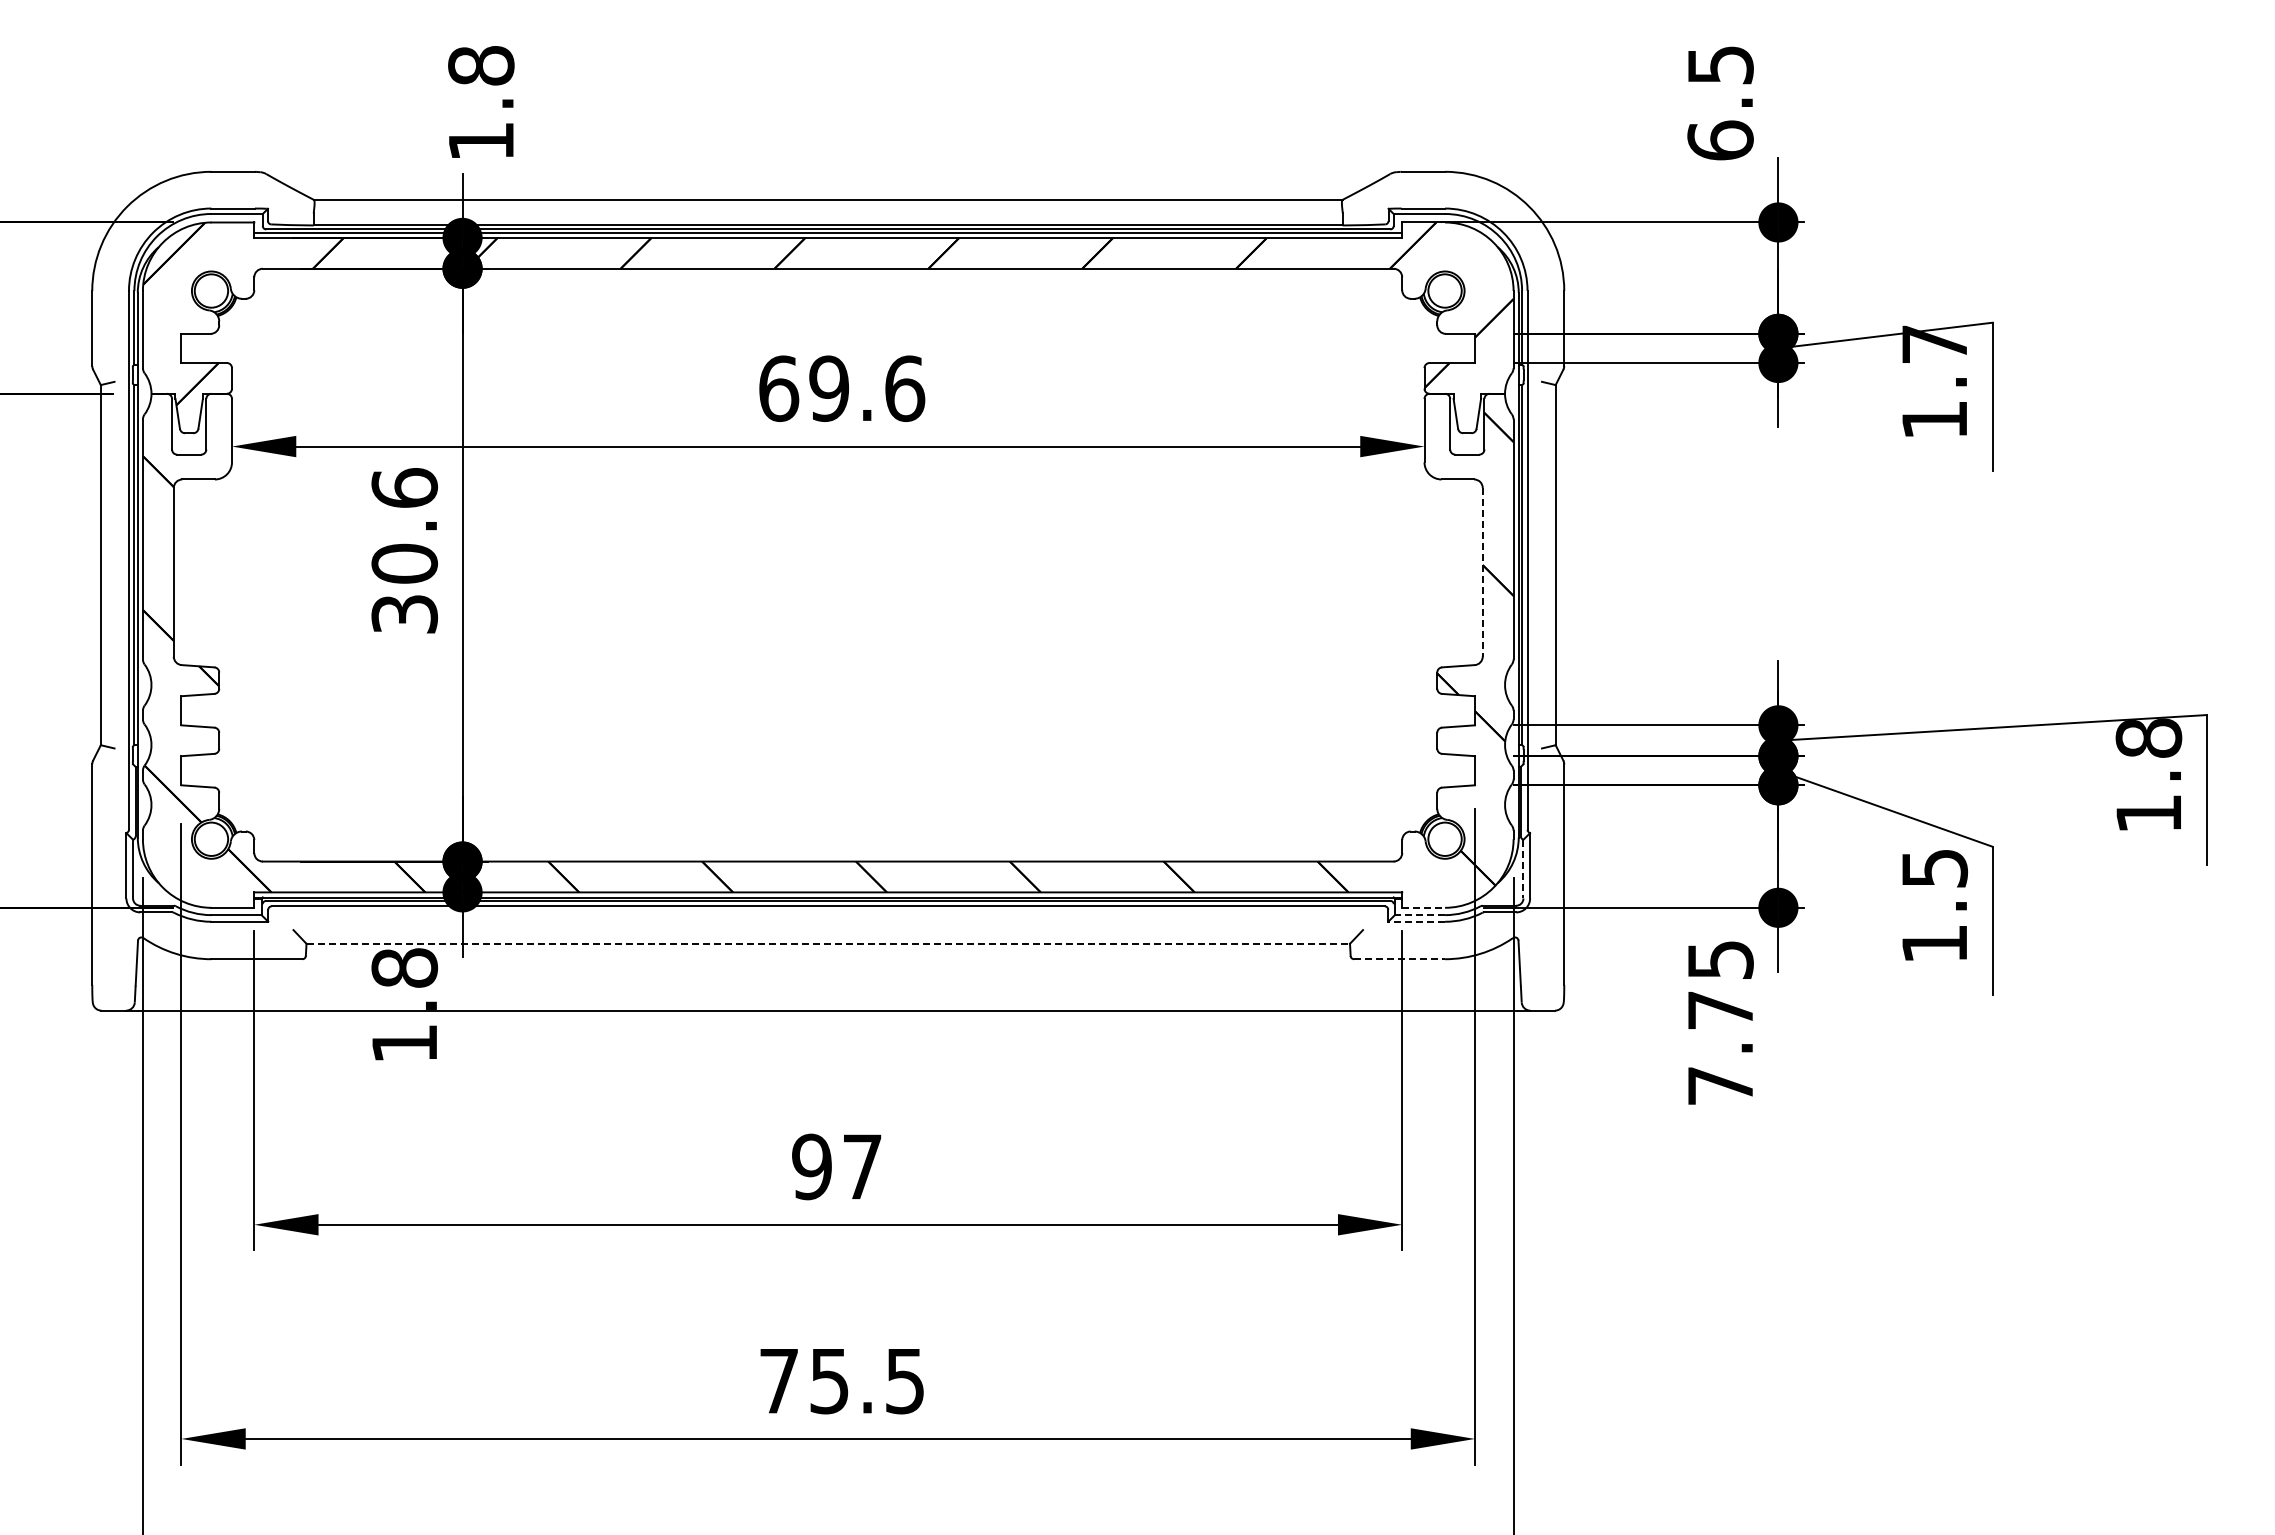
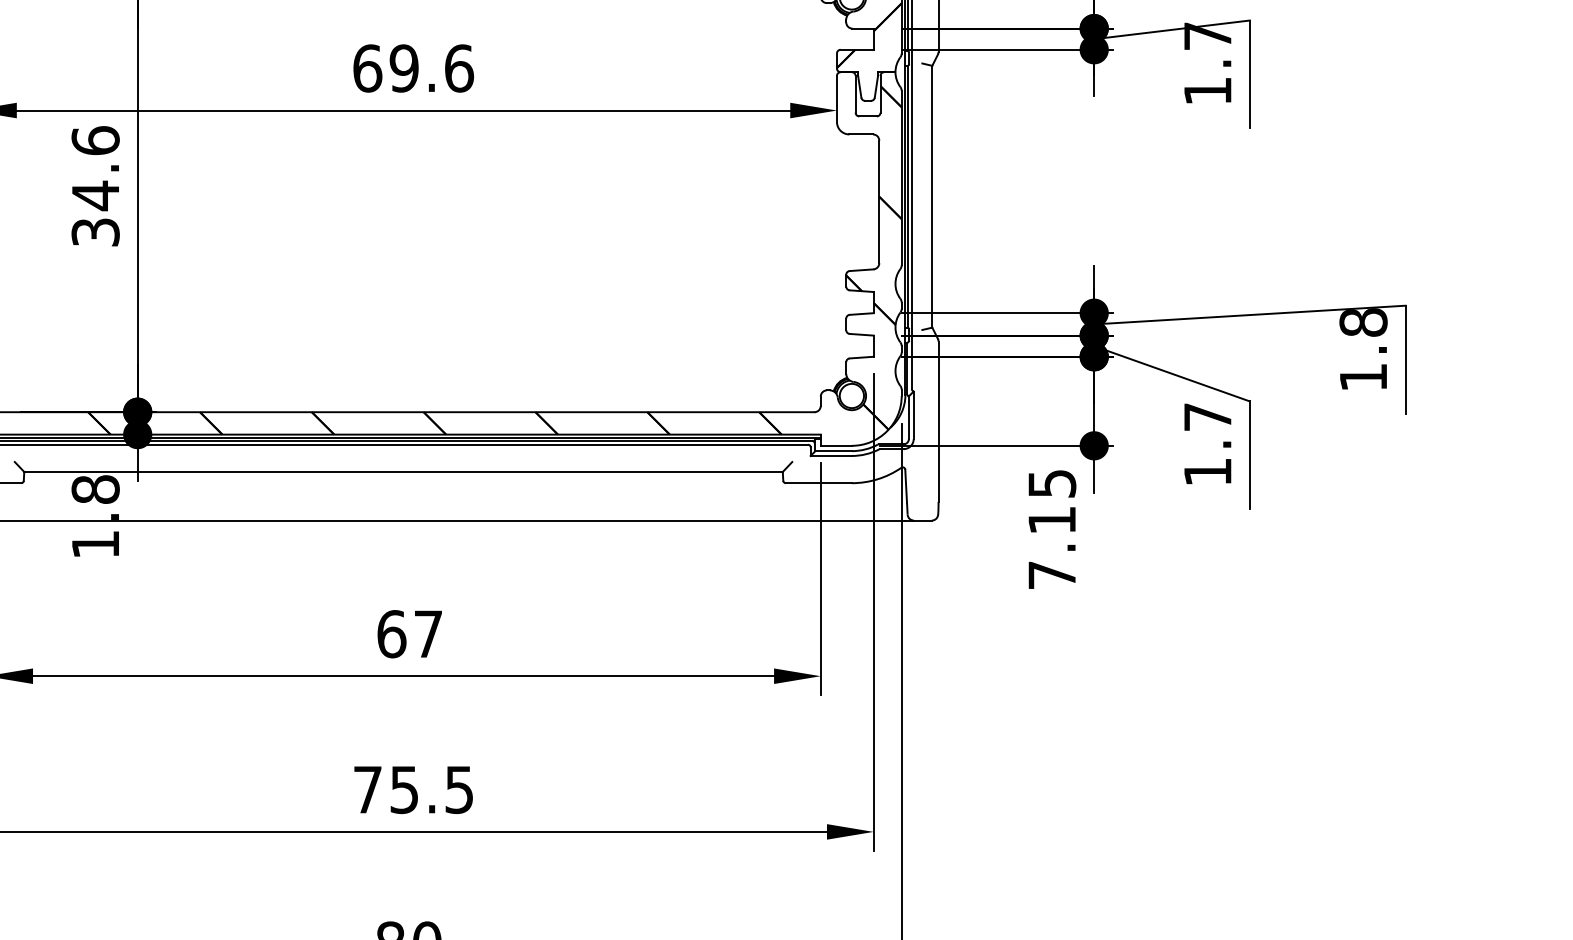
text: (404, 564) -> (95, 196), 30.6 -> 34.6
line: (1482, 572) -> (879, 202), dashed -> solid
text: (1935, 868) -> (1208, 417), 1.5 -> 1.7
line: (1523, 869) -> (908, 417), dashed -> solid
line: (1424, 907) -> (836, 445), dashed -> solid
line: (1419, 915) -> (833, 451), dashed -> solid
line: (1416, 921) -> (831, 455), dashed -> solid
line: (828, 943) -> (403, 471), dashed -> solid
line: (1400, 959) -> (819, 483), dashed -> solid
text: (1720, 1009) -> (1052, 519), 7.75 -> 7.15
text: (812, 1166) -> (392, 633), 97 -> 67

